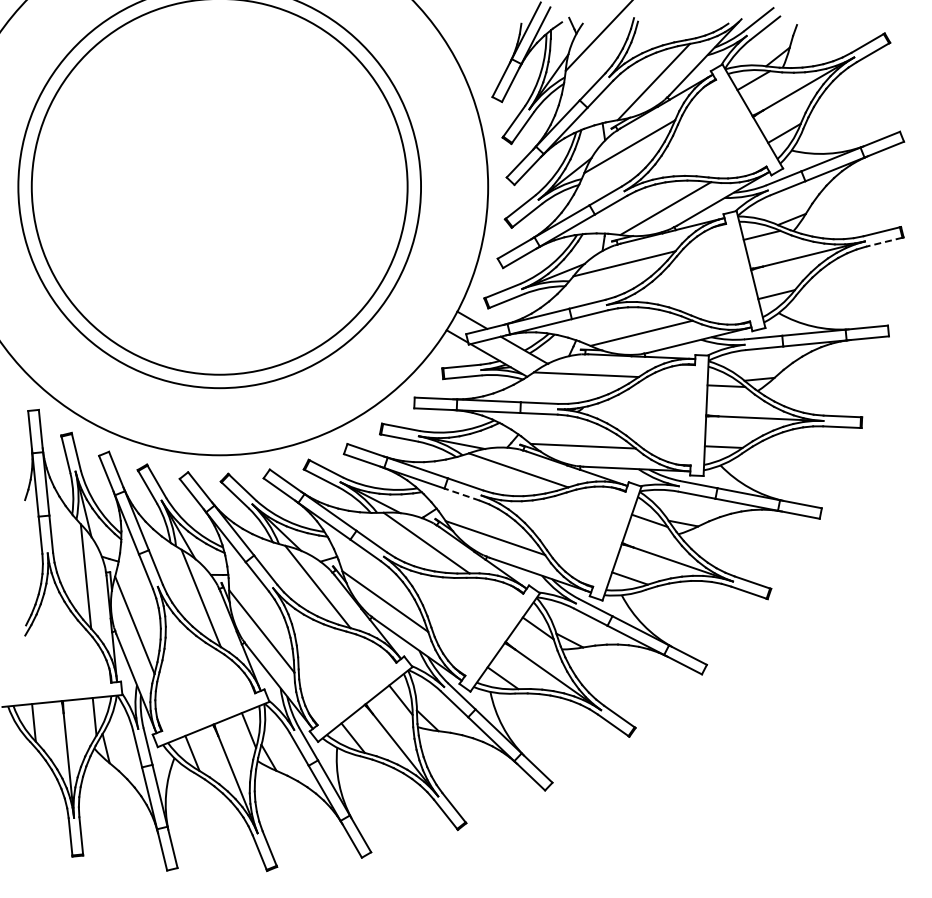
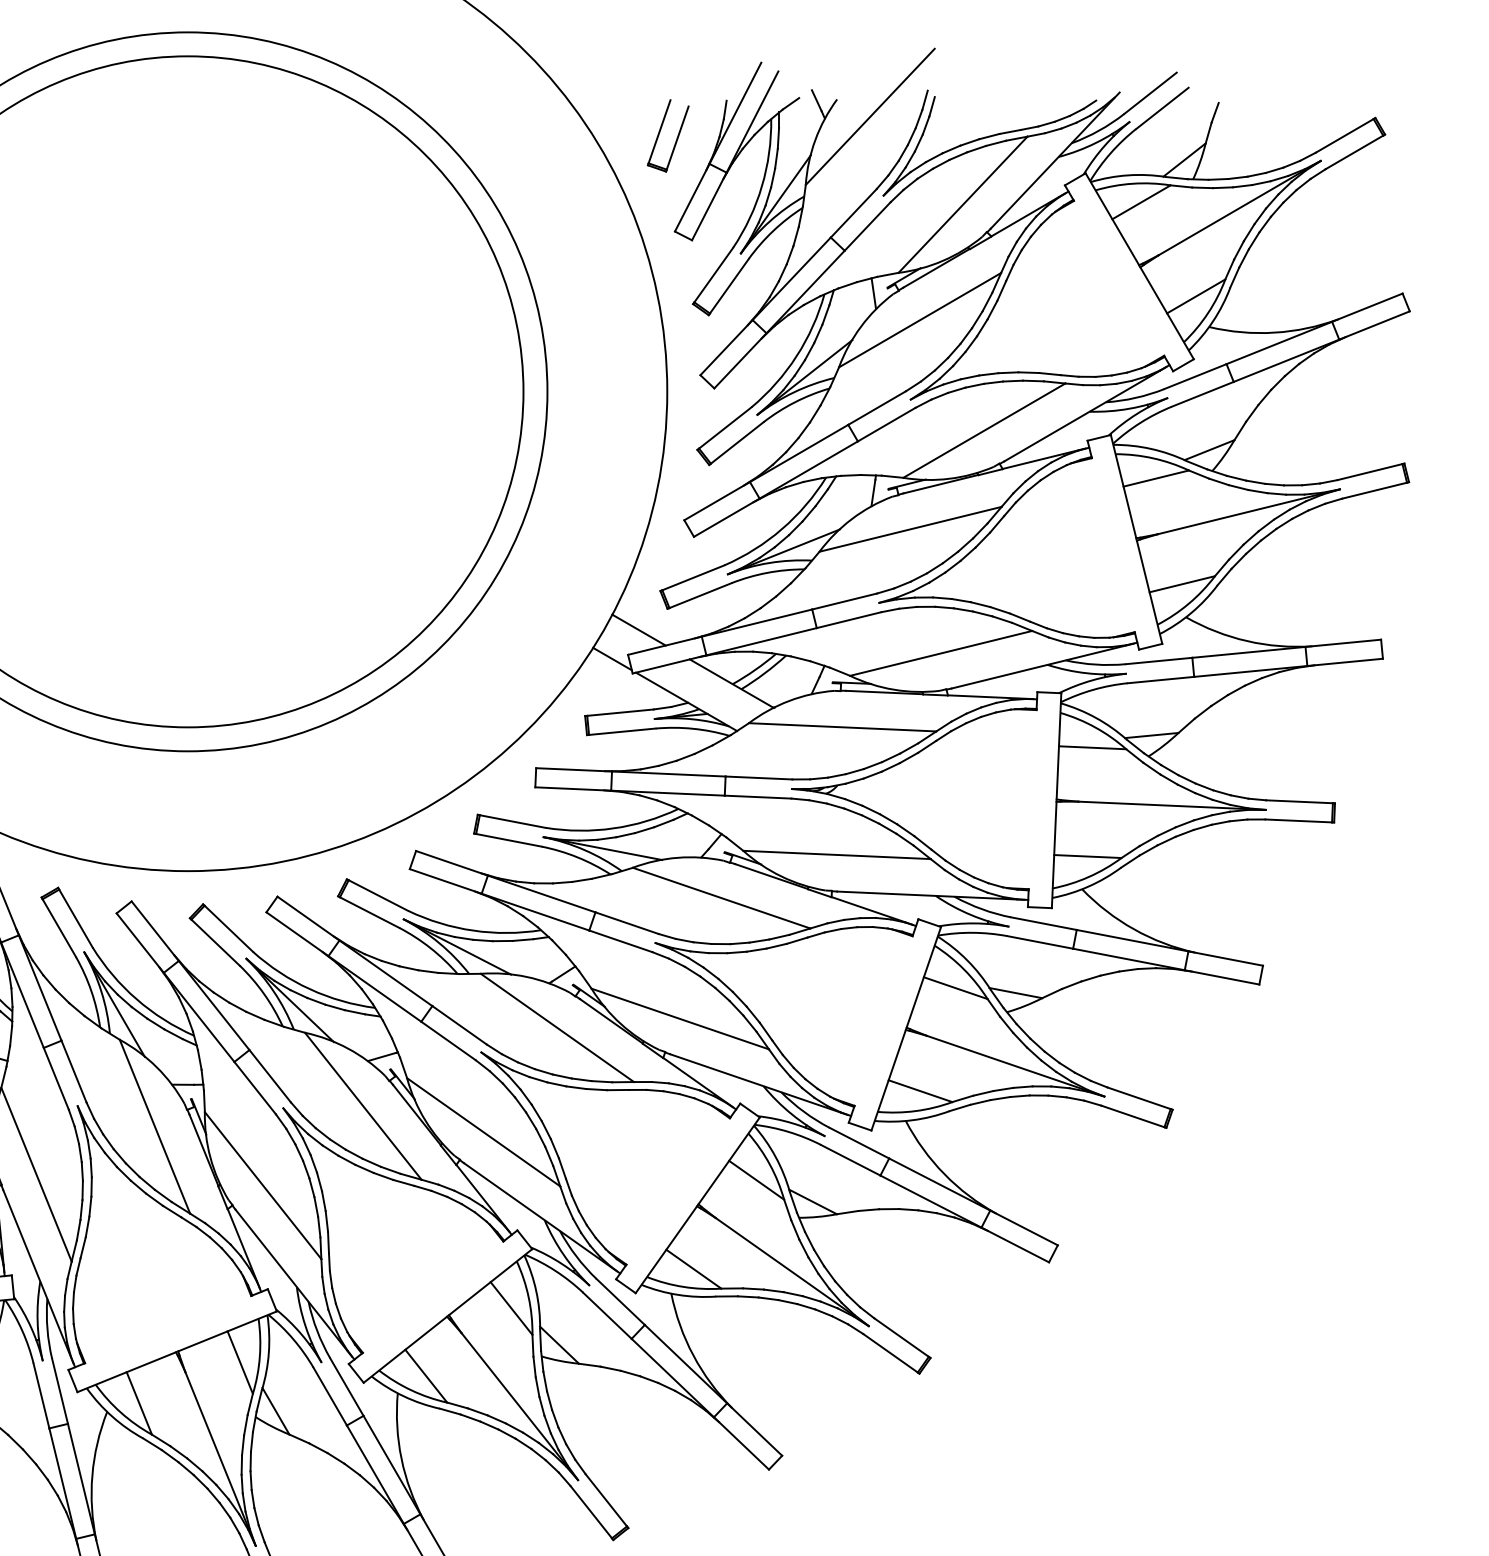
part: (488, 43) -> (667, 135), added
line: (884, 242) -> (1374, 491), dashed -> solid
line: (462, 494) -> (621, 941), dashed -> solid

